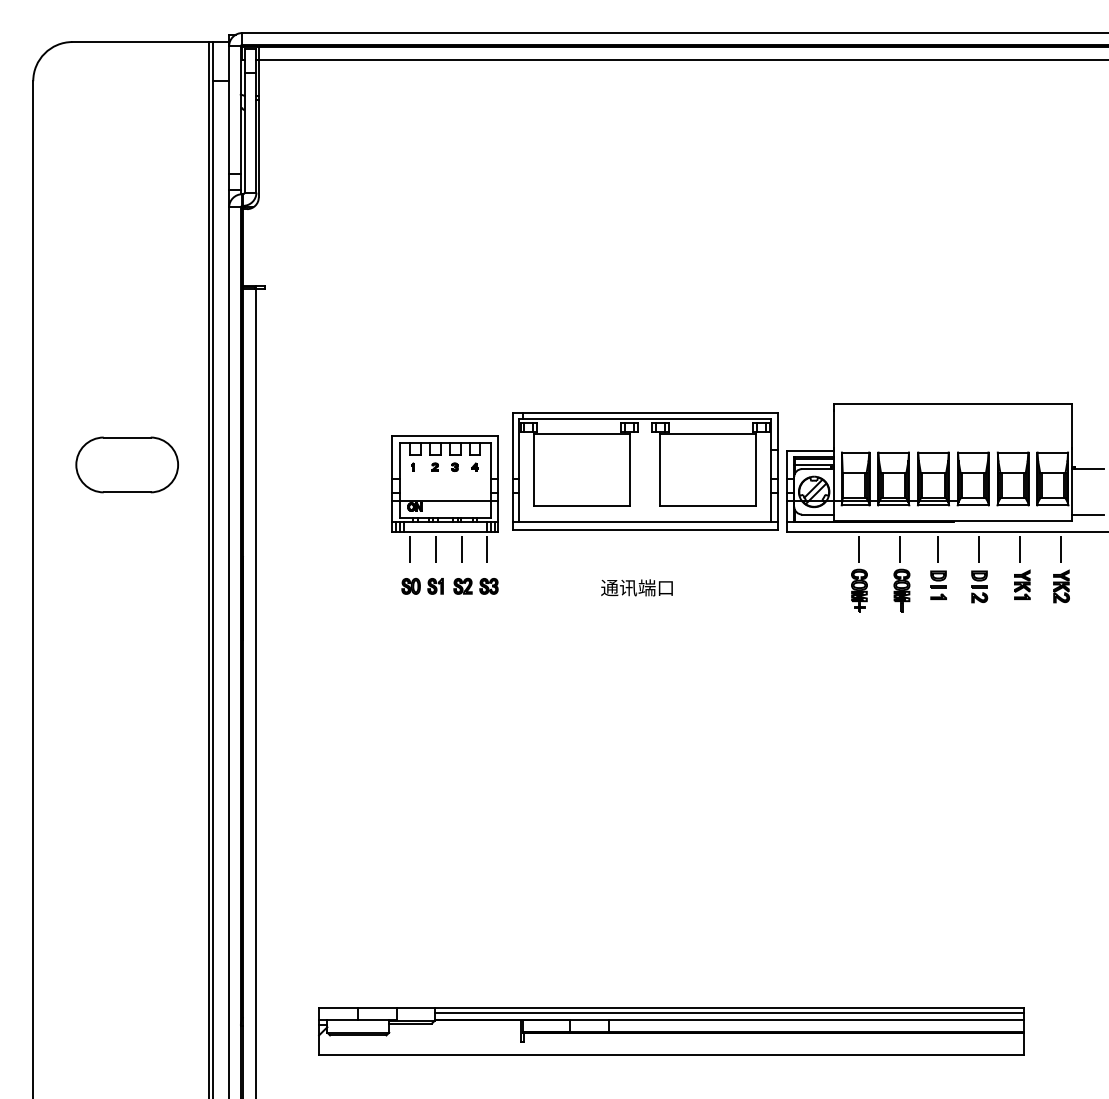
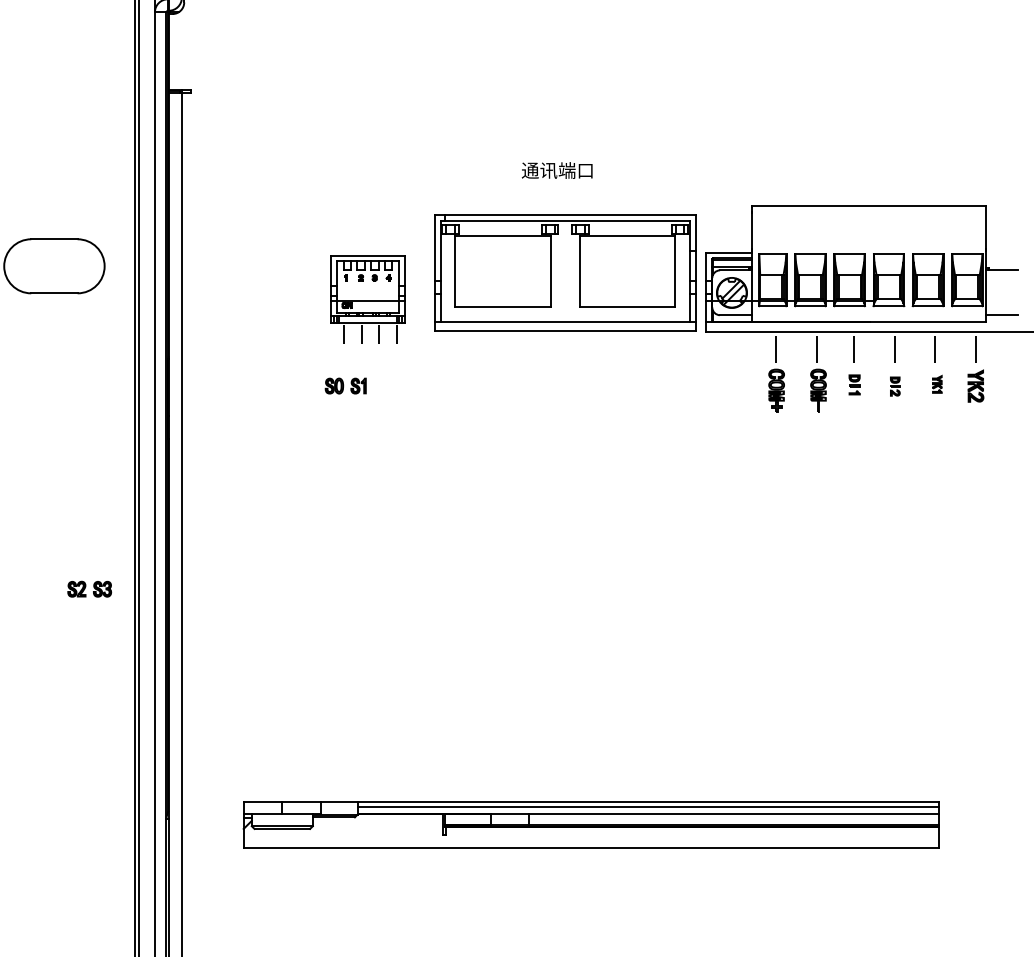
part: (444, 498) -> (367, 299), size x0.7
part: (938, 584) -> (854, 384), size x0.7
part: (1022, 584) -> (937, 384), size x0.6
part: (475, 585) -> (89, 588), moved
part: (979, 586) -> (895, 386), size x0.6
text: (636, 587) -> (556, 170), moved

